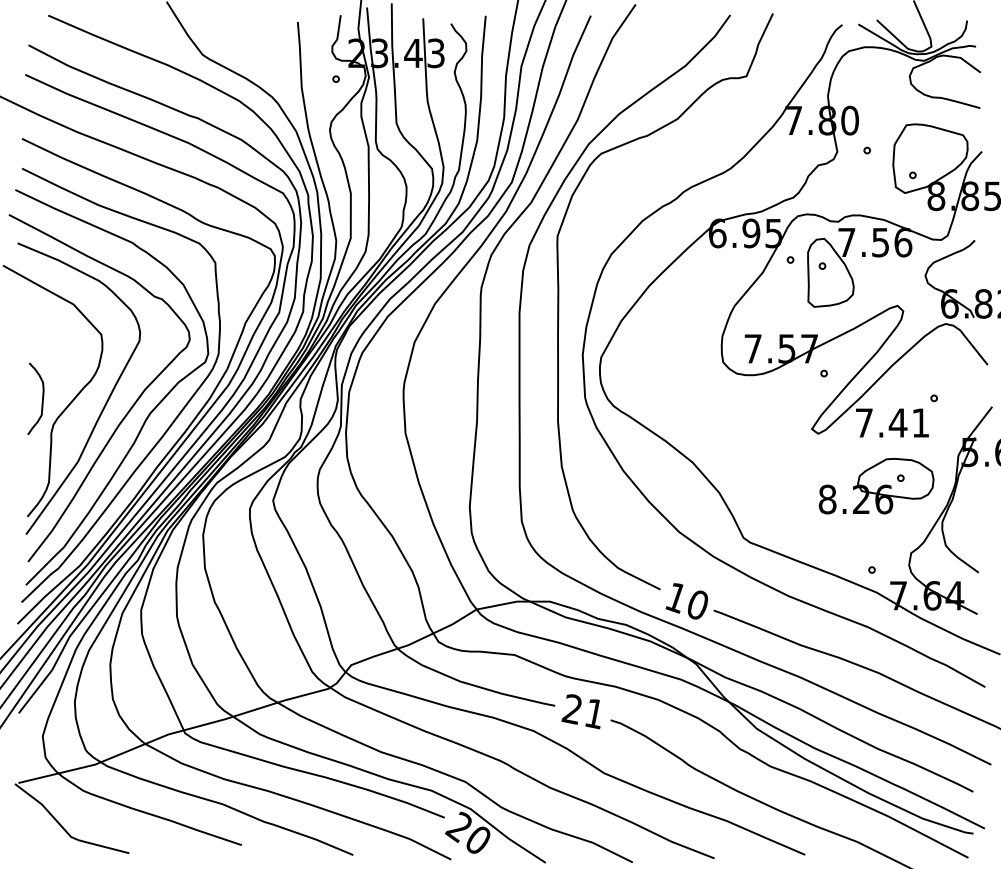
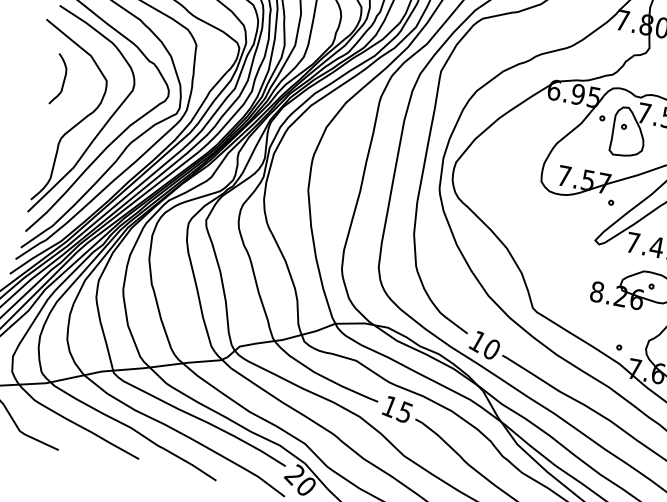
curve: (41, 401) -> (62, 82), moved
text: (582, 711) -> (396, 409), 21 -> 15

